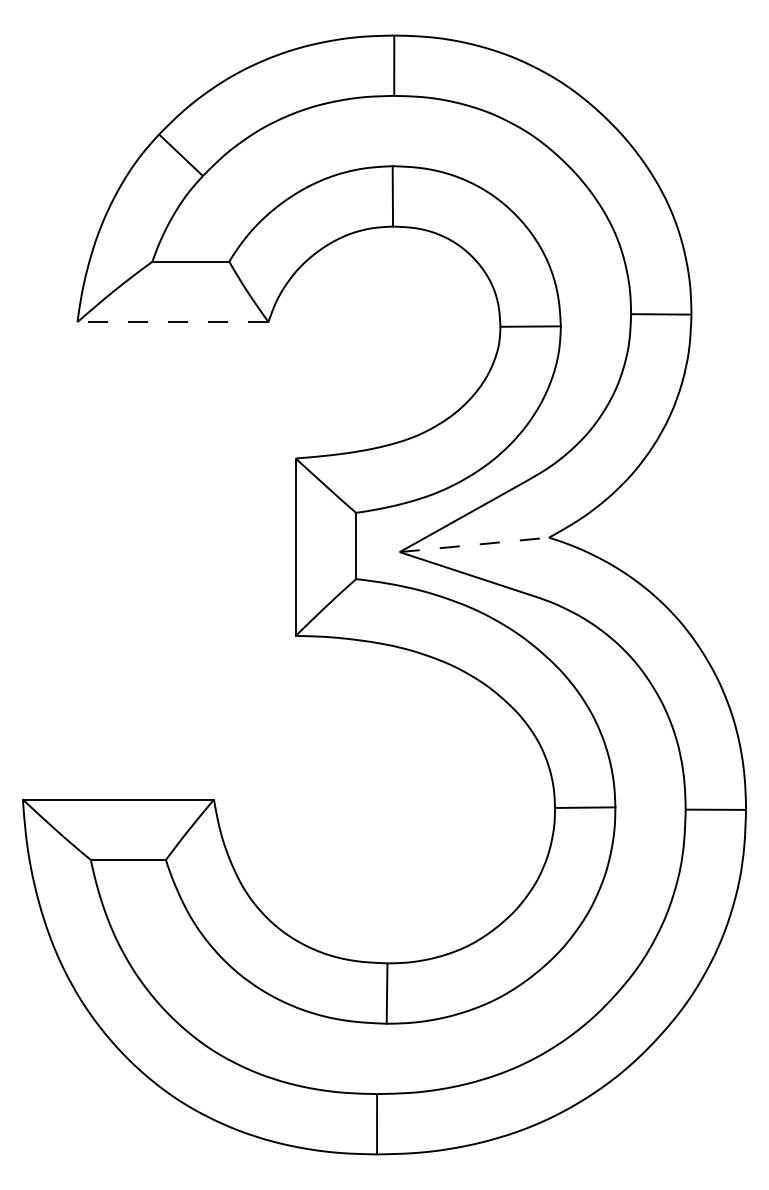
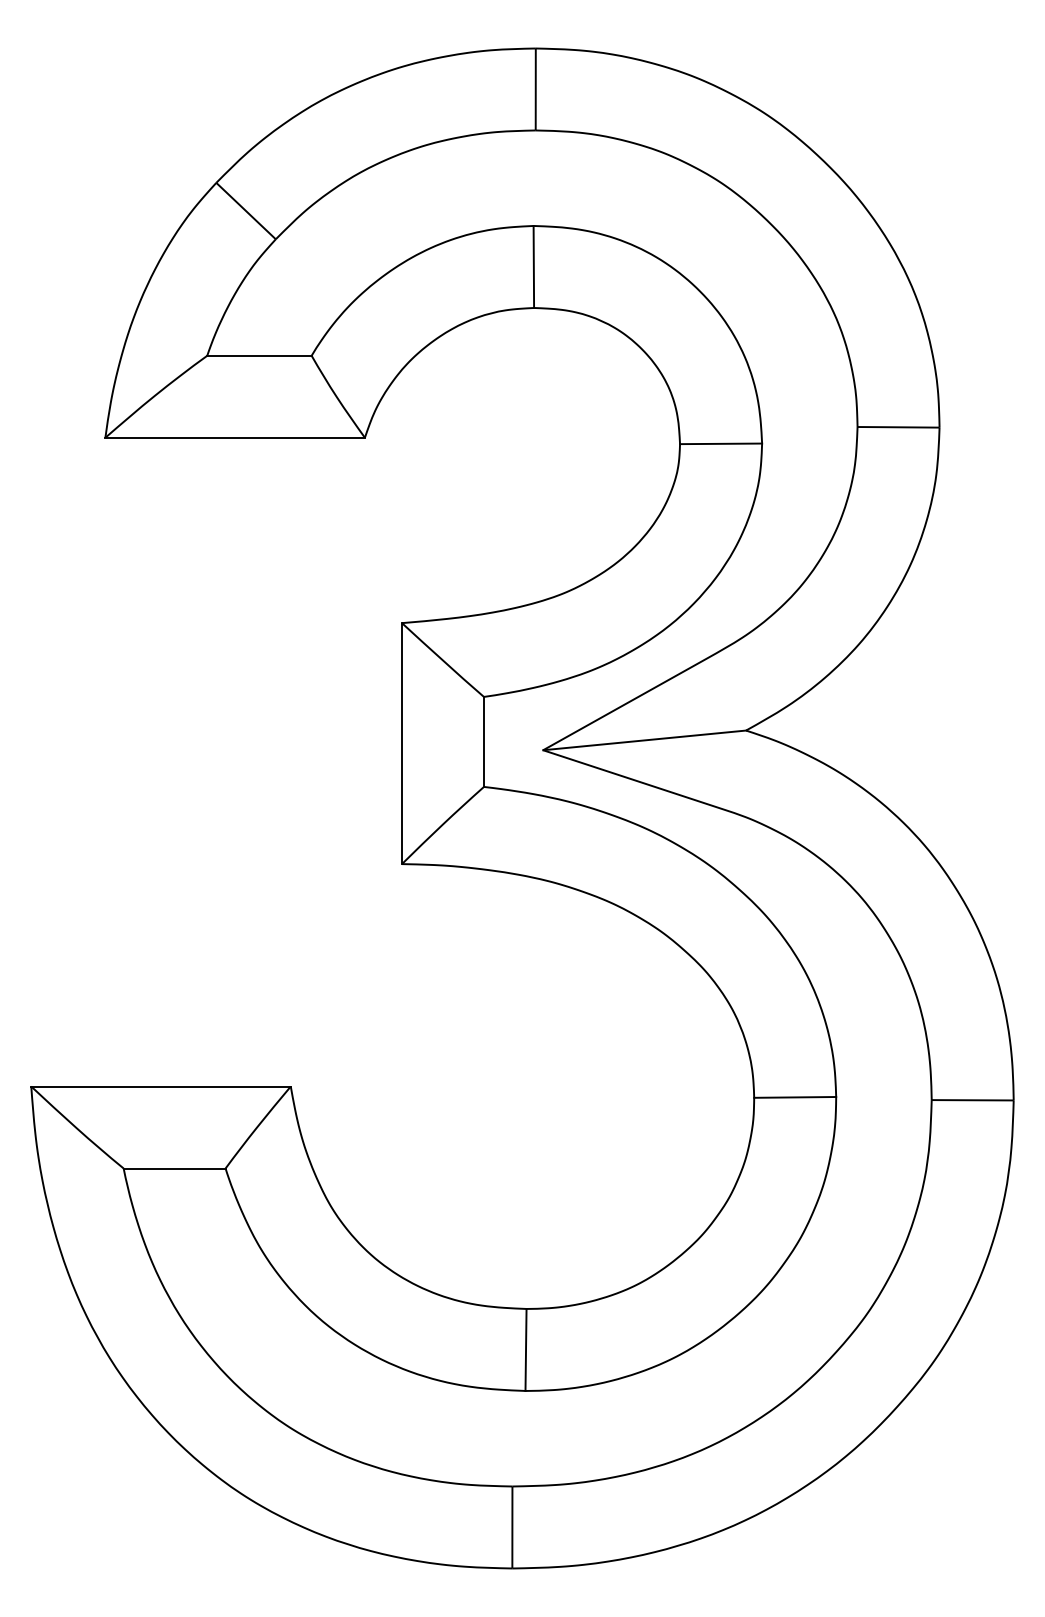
line: (173, 321) -> (235, 437), dashed -> solid
line: (474, 544) -> (644, 740), dashed -> solid

